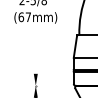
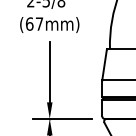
line: (35, 51) -> (49, 71), added
line: (44, 85) -> (61, 118), added

